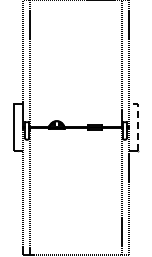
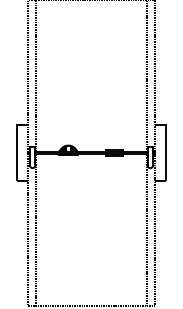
line: (137, 122) -> (165, 147), dashed -> solid

